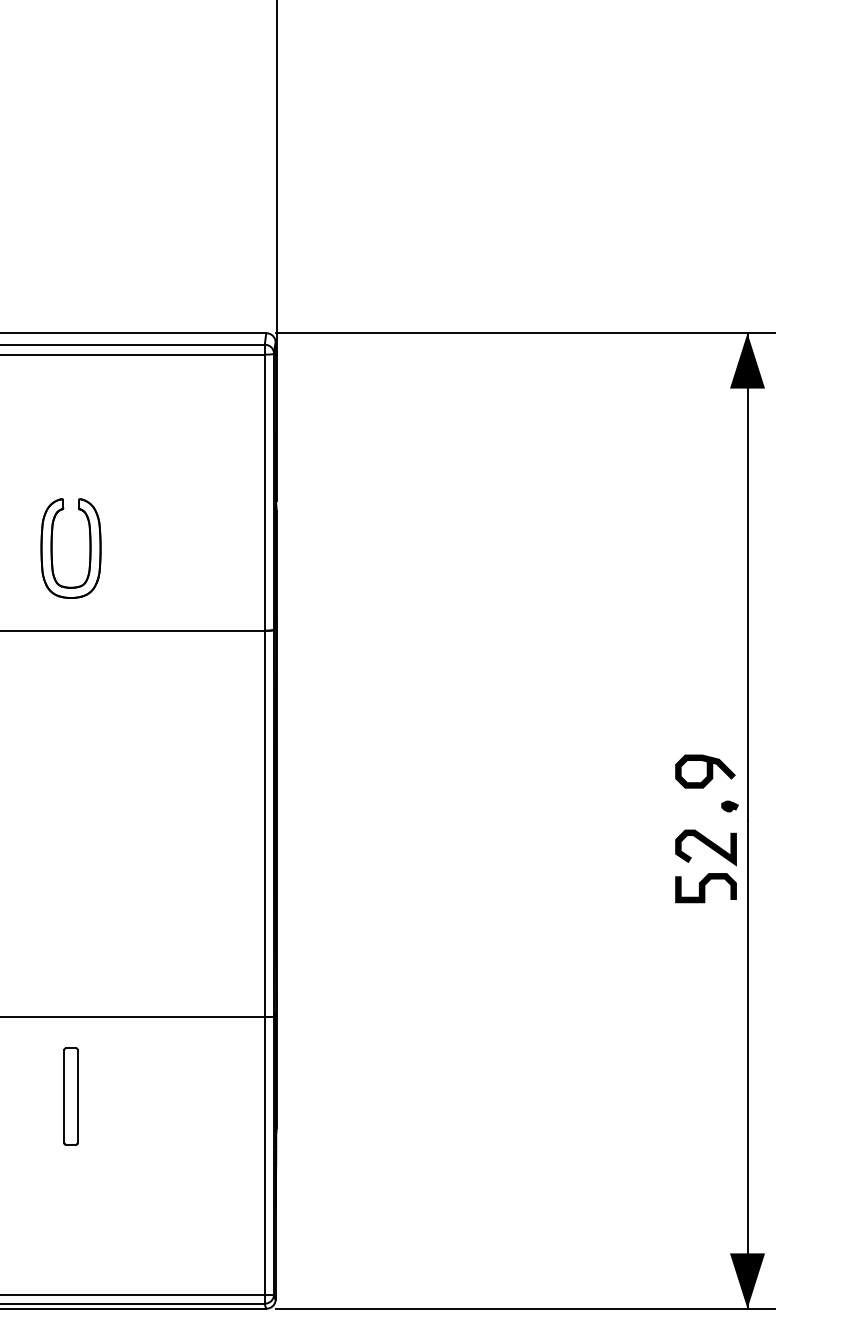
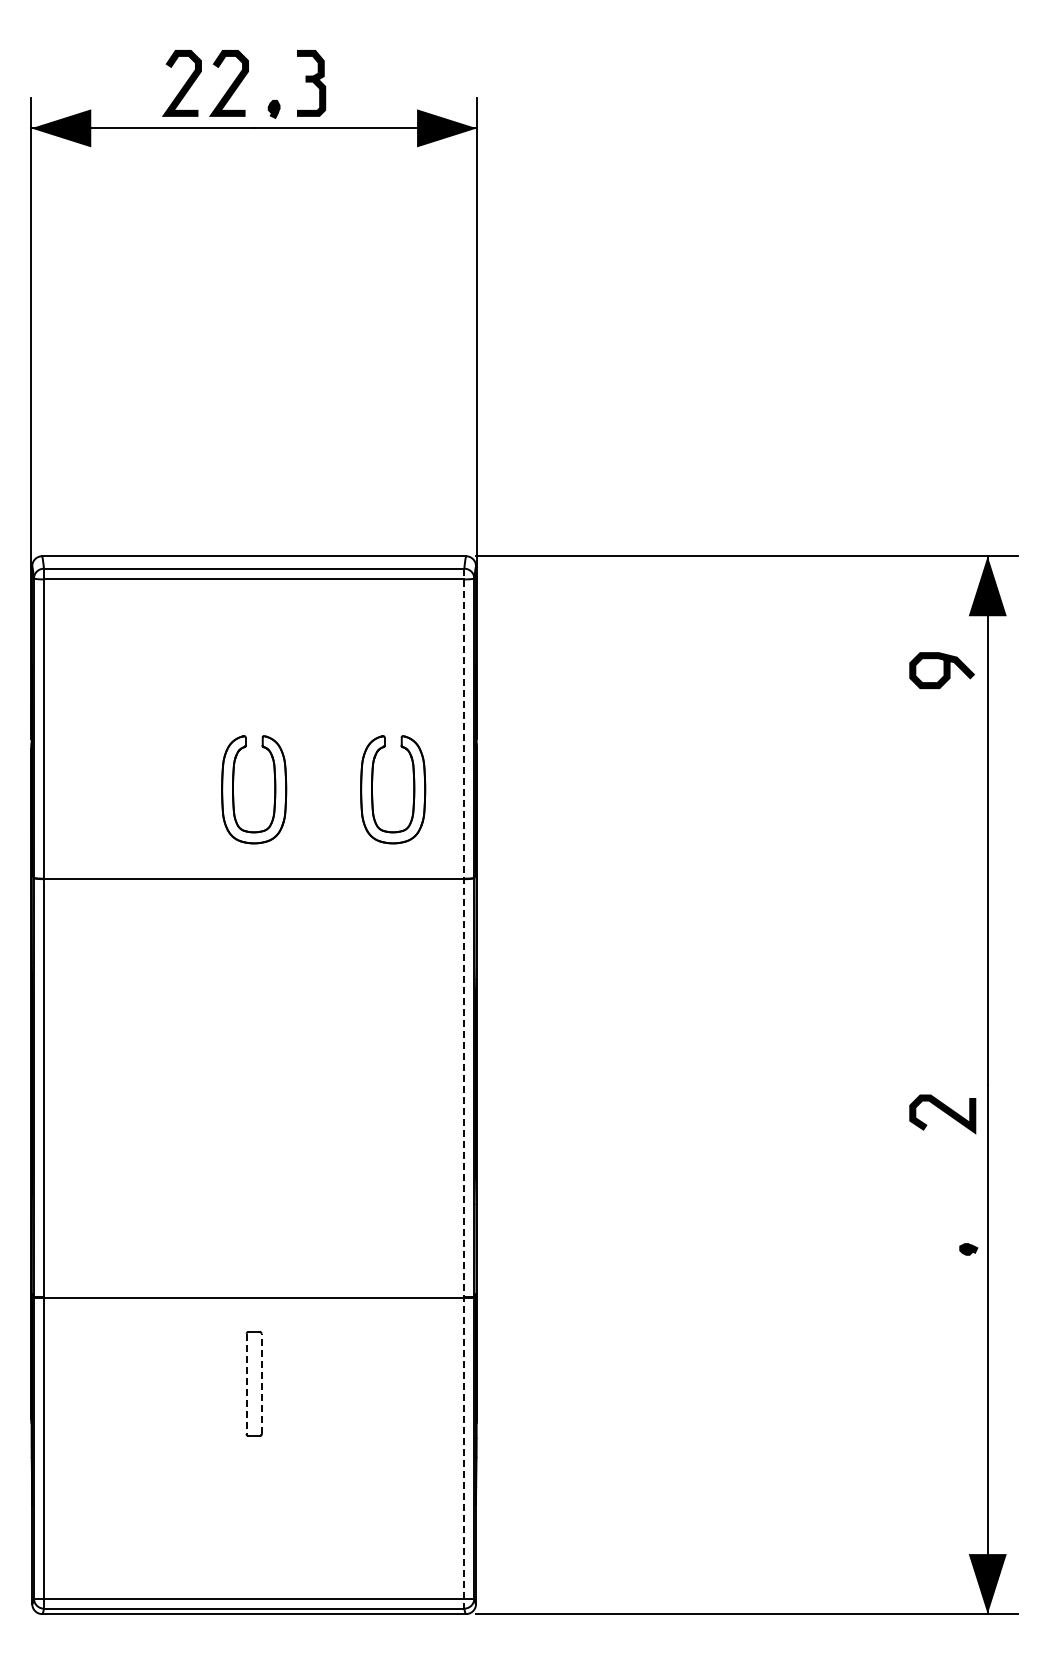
part: (218, 548) -> (413, 789), added
curve: (706, 771) -> (943, 670), moved
part: (729, 806) -> (968, 1249), moved
line: (265, 824) -> (464, 1088), solid -> dashed
curve: (704, 887) -> (941, 1157), removed
line: (77, 1096) -> (261, 1383), solid -> dashed
line: (64, 1097) -> (246, 1384), solid -> dashed

